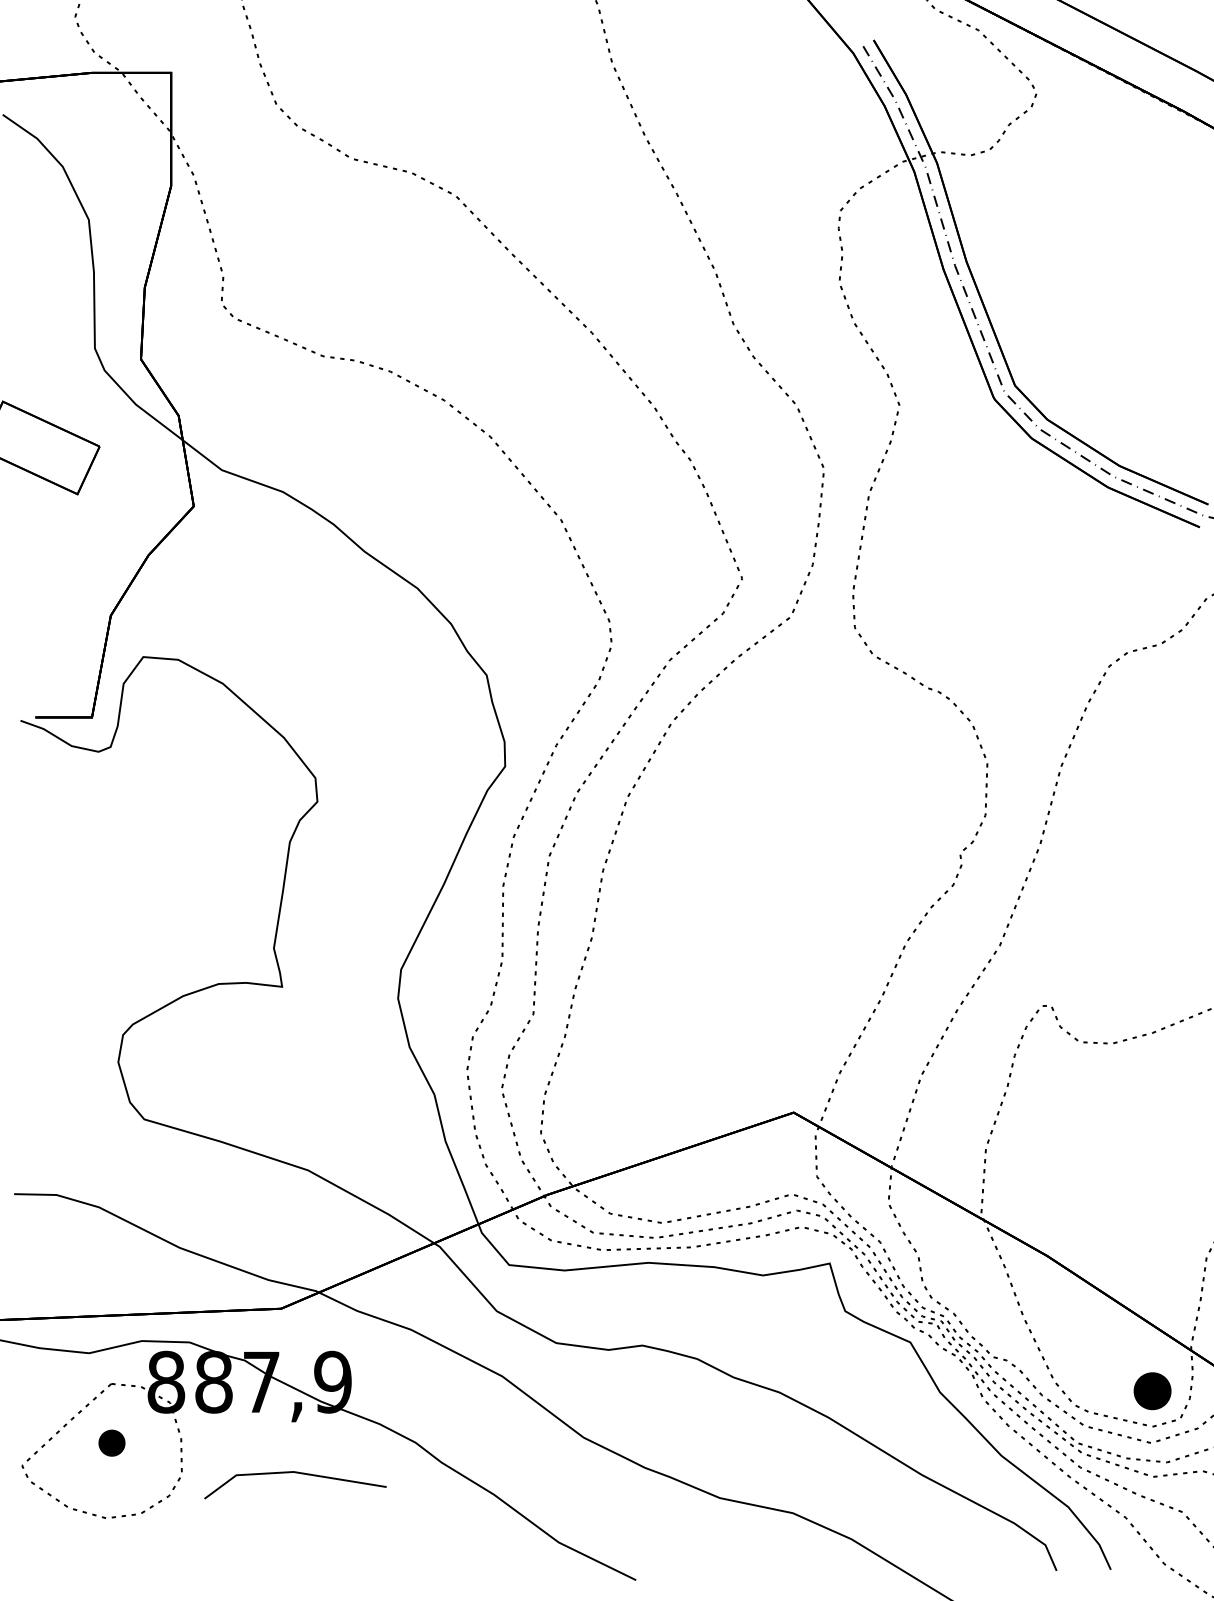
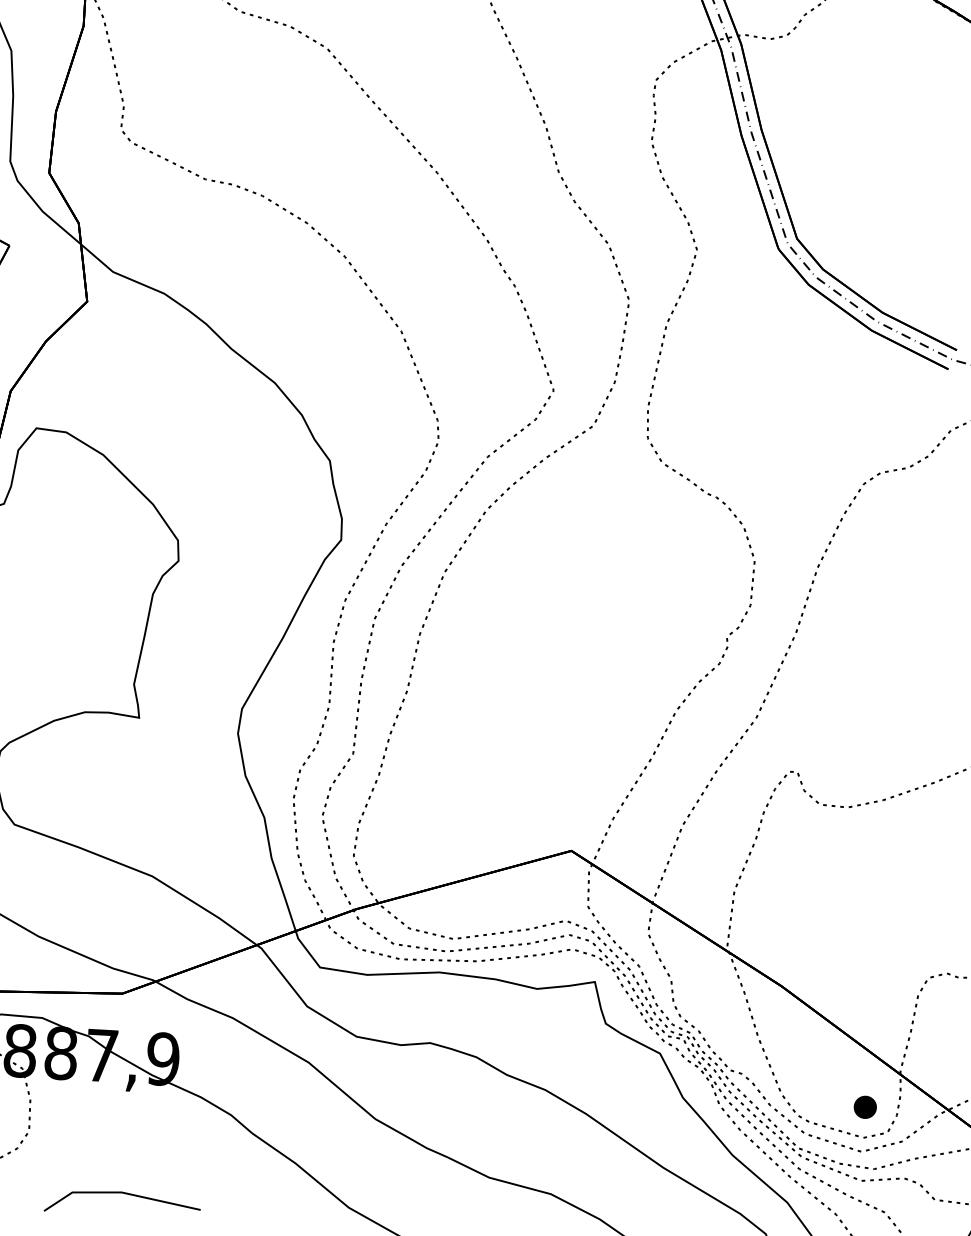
part: (1152, 1390) -> (865, 1106), size x0.71
line: (295, 1473) -> (123, 1193), moved

